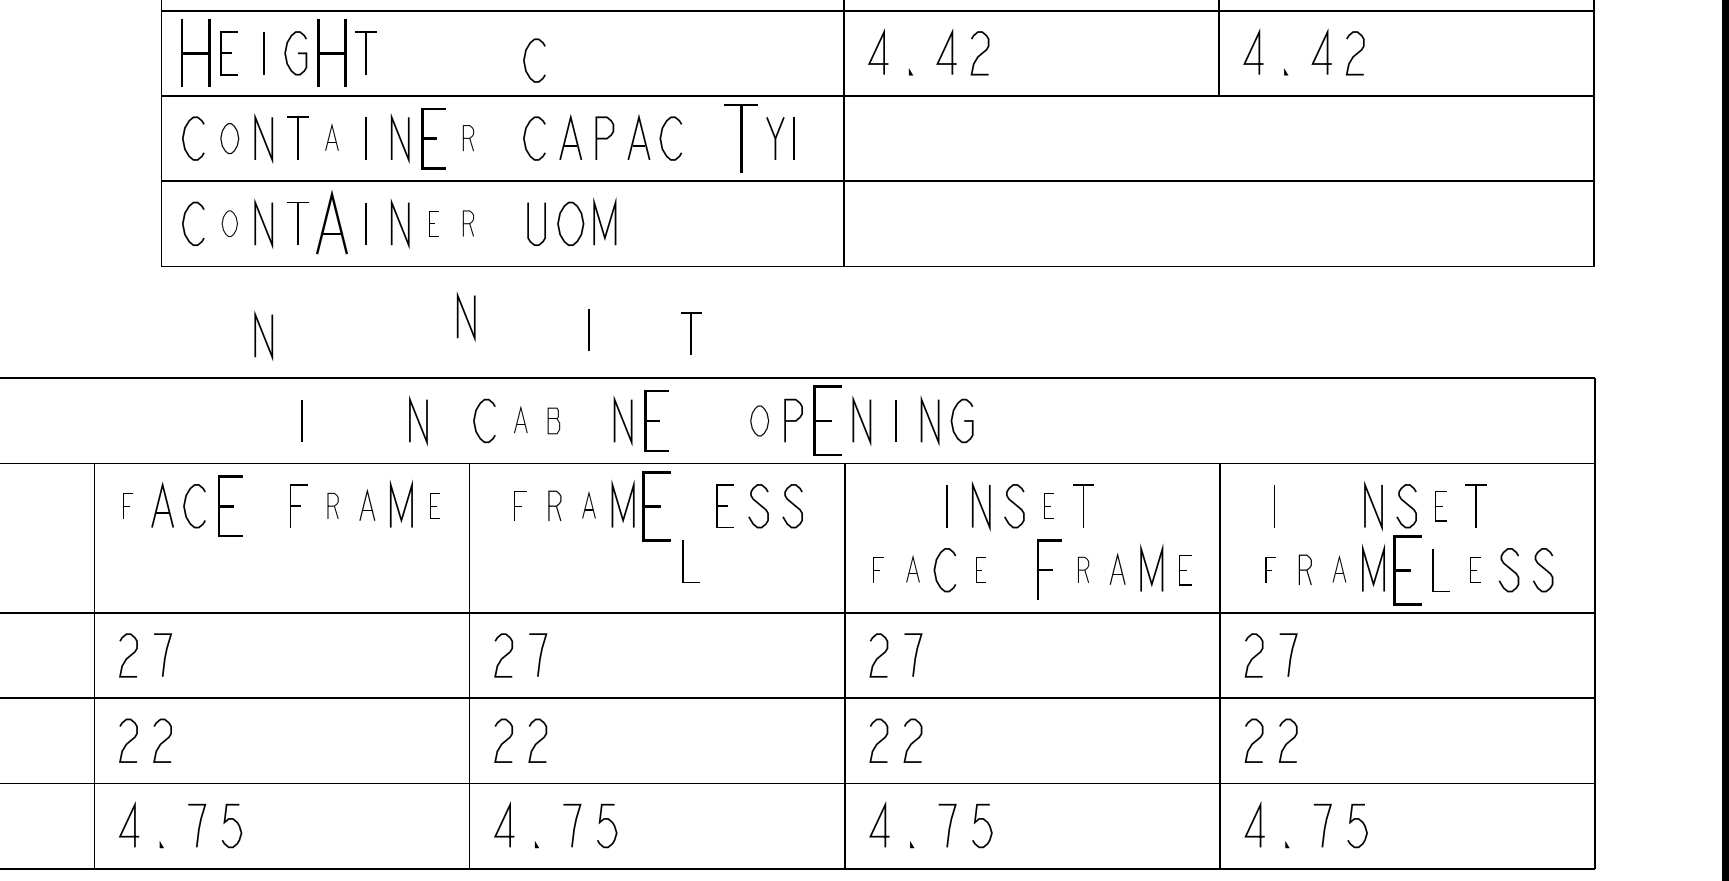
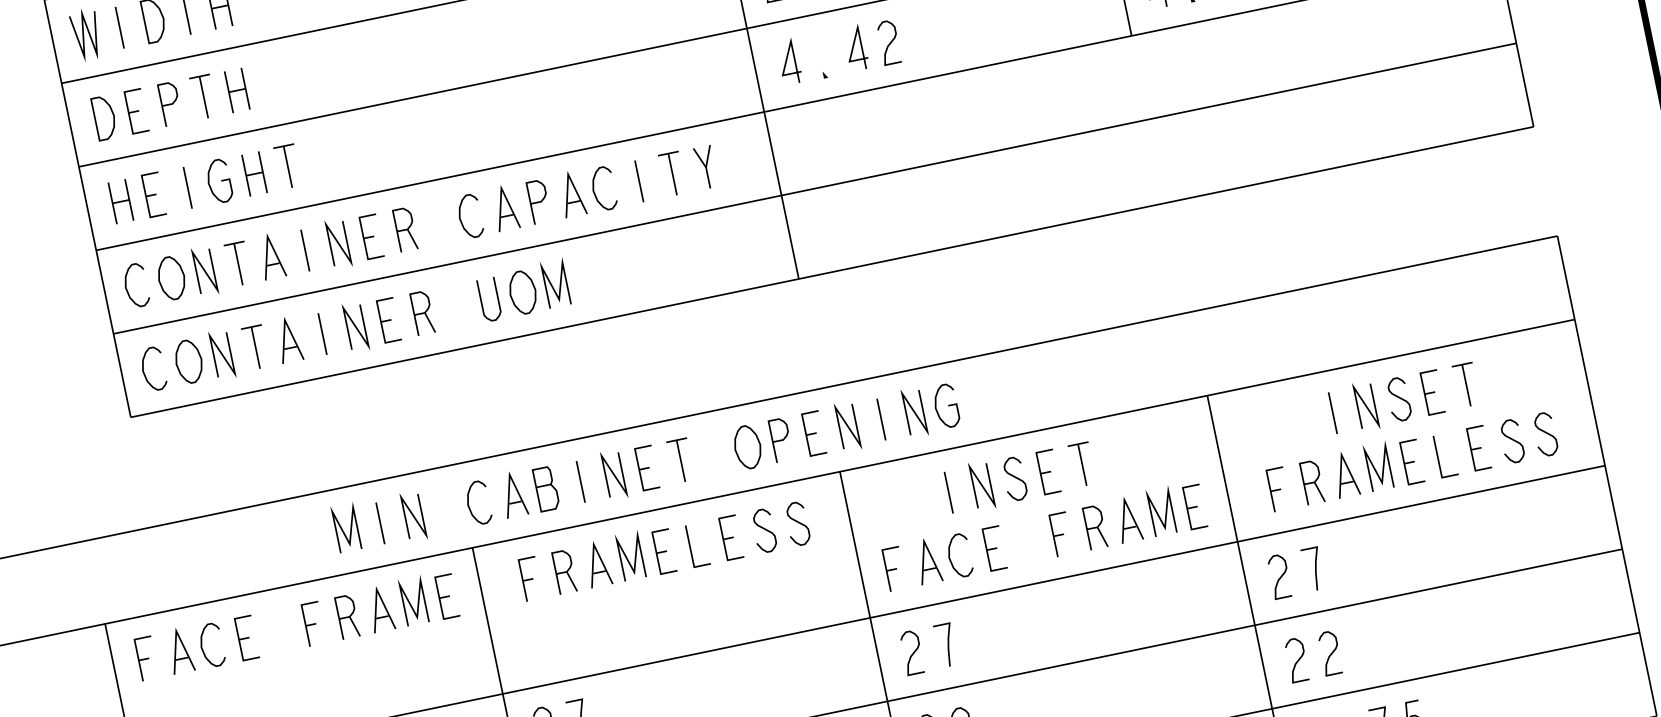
part: (195, 53) -> (120, 201), size x0.62
part: (331, 53) -> (254, 174), size x0.62
curve: (525, 58) -> (445, 139), removed
part: (331, 136) -> (270, 255), size x1.67
part: (468, 137) -> (405, 228), size x1.67
part: (741, 137) -> (672, 173), size x0.62
part: (229, 138) -> (171, 278), size x1.43
part: (433, 138) -> (371, 236), size x0.71
line: (793, 138) -> (638, 181), moved
part: (331, 222) -> (288, 339), size x0.71
part: (229, 223) -> (188, 361), size x1.67
part: (433, 223) -> (388, 320), size x1.67
part: (468, 223) -> (422, 312), size x1.67
line: (465, 316) -> (438, 404), removed
line: (588, 329) -> (580, 481), moved
part: (691, 333) -> (681, 460), moved
line: (263, 335) -> (244, 464), removed
line: (346, 418) -> (342, 528), added
part: (520, 419) -> (513, 494), size x1.67
line: (302, 420) -> (380, 522), moved
part: (553, 420) -> (545, 488), size x1.67
part: (656, 420) -> (646, 467), size x0.71
part: (759, 420) -> (747, 446), size x1.43
part: (826, 420) -> (813, 433), size x0.62
part: (367, 504) -> (380, 608), size x1.43
part: (588, 504) -> (597, 563), size x1.67
part: (127, 505) -> (146, 658), size x1.67
part: (229, 505) -> (245, 637), size x0.71
part: (332, 505) -> (346, 616), size x1.67
part: (434, 505) -> (446, 595), size x1.67
part: (519, 505) -> (529, 578), size x1.43
part: (554, 505) -> (564, 571), size x1.43
part: (656, 505) -> (664, 550), size x0.62
part: (1048, 505) -> (1047, 471), size x1.67
part: (1440, 505) -> (1431, 391), size x1.43
line: (1274, 506) -> (1333, 413), moved
line: (683, 561) -> (690, 546), moved
part: (912, 568) -> (927, 560), size x1.67
part: (1117, 568) -> (1128, 519), size x1.43
part: (1339, 568) -> (1345, 474), size x1.67
part: (878, 569) -> (894, 568), size x1.67
part: (980, 569) -> (994, 547), size x1.67
part: (1048, 569) -> (1060, 534), size x0.71
part: (1083, 569) -> (1095, 527), size x1.67
part: (1185, 569) -> (1195, 506), size x1.43
part: (1270, 569) -> (1278, 489), size x1.67
part: (1305, 569) -> (1312, 482), size x1.43
part: (1406, 569) -> (1411, 461), size x0.62
part: (1474, 569) -> (1478, 447), size x1.67

